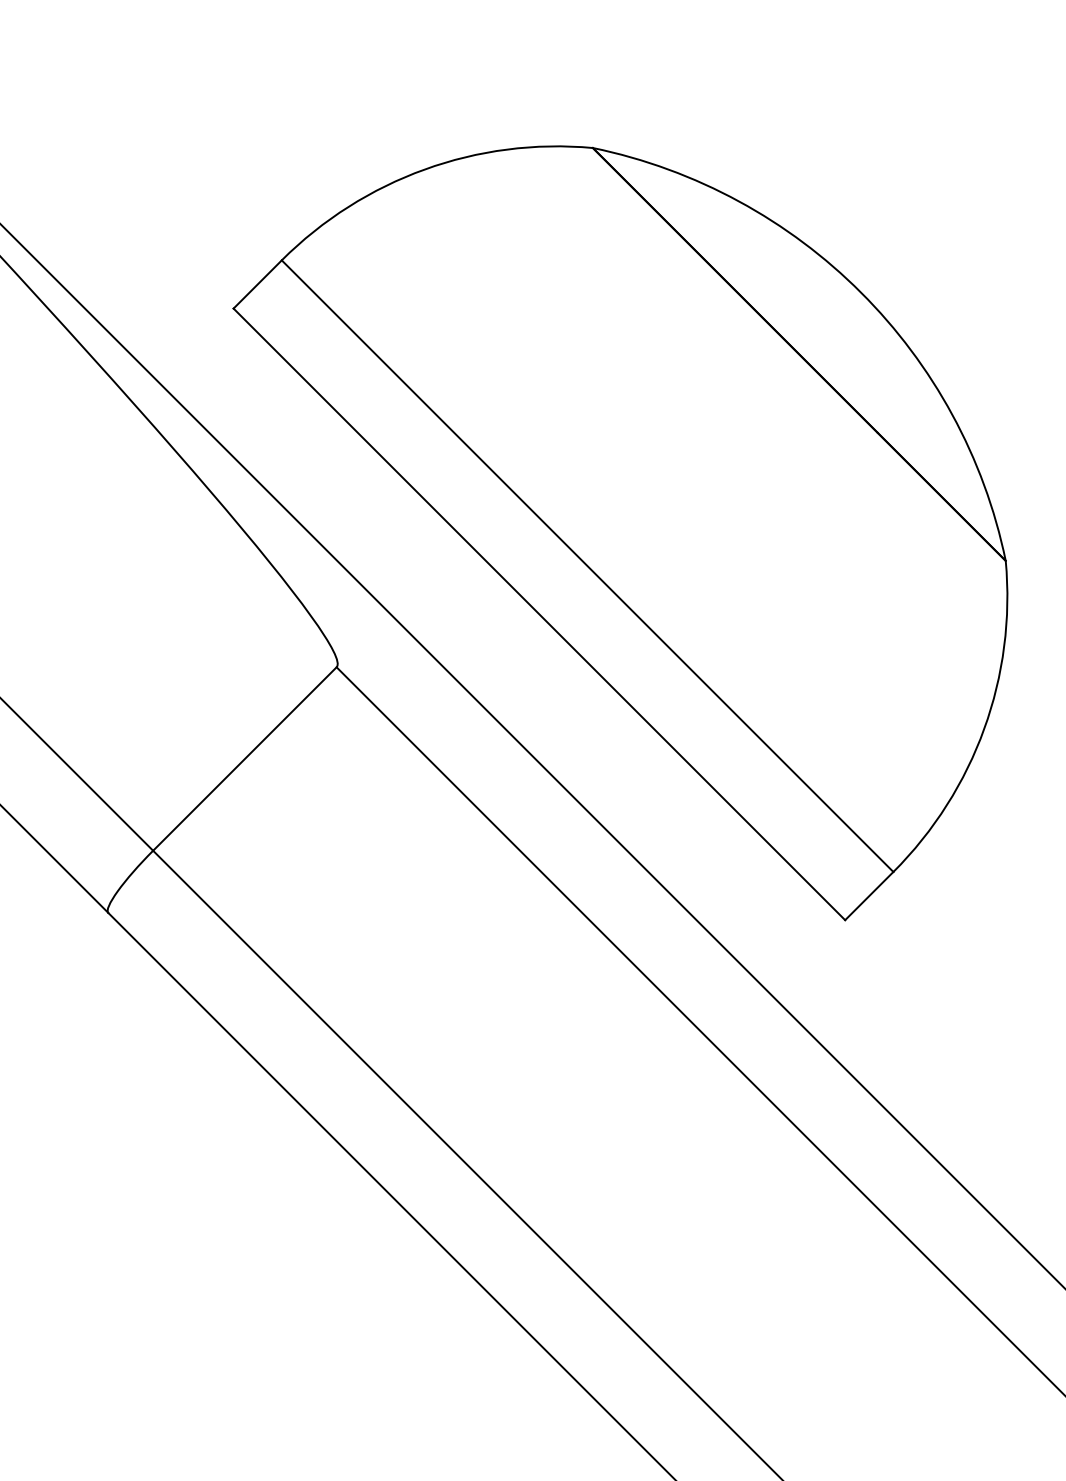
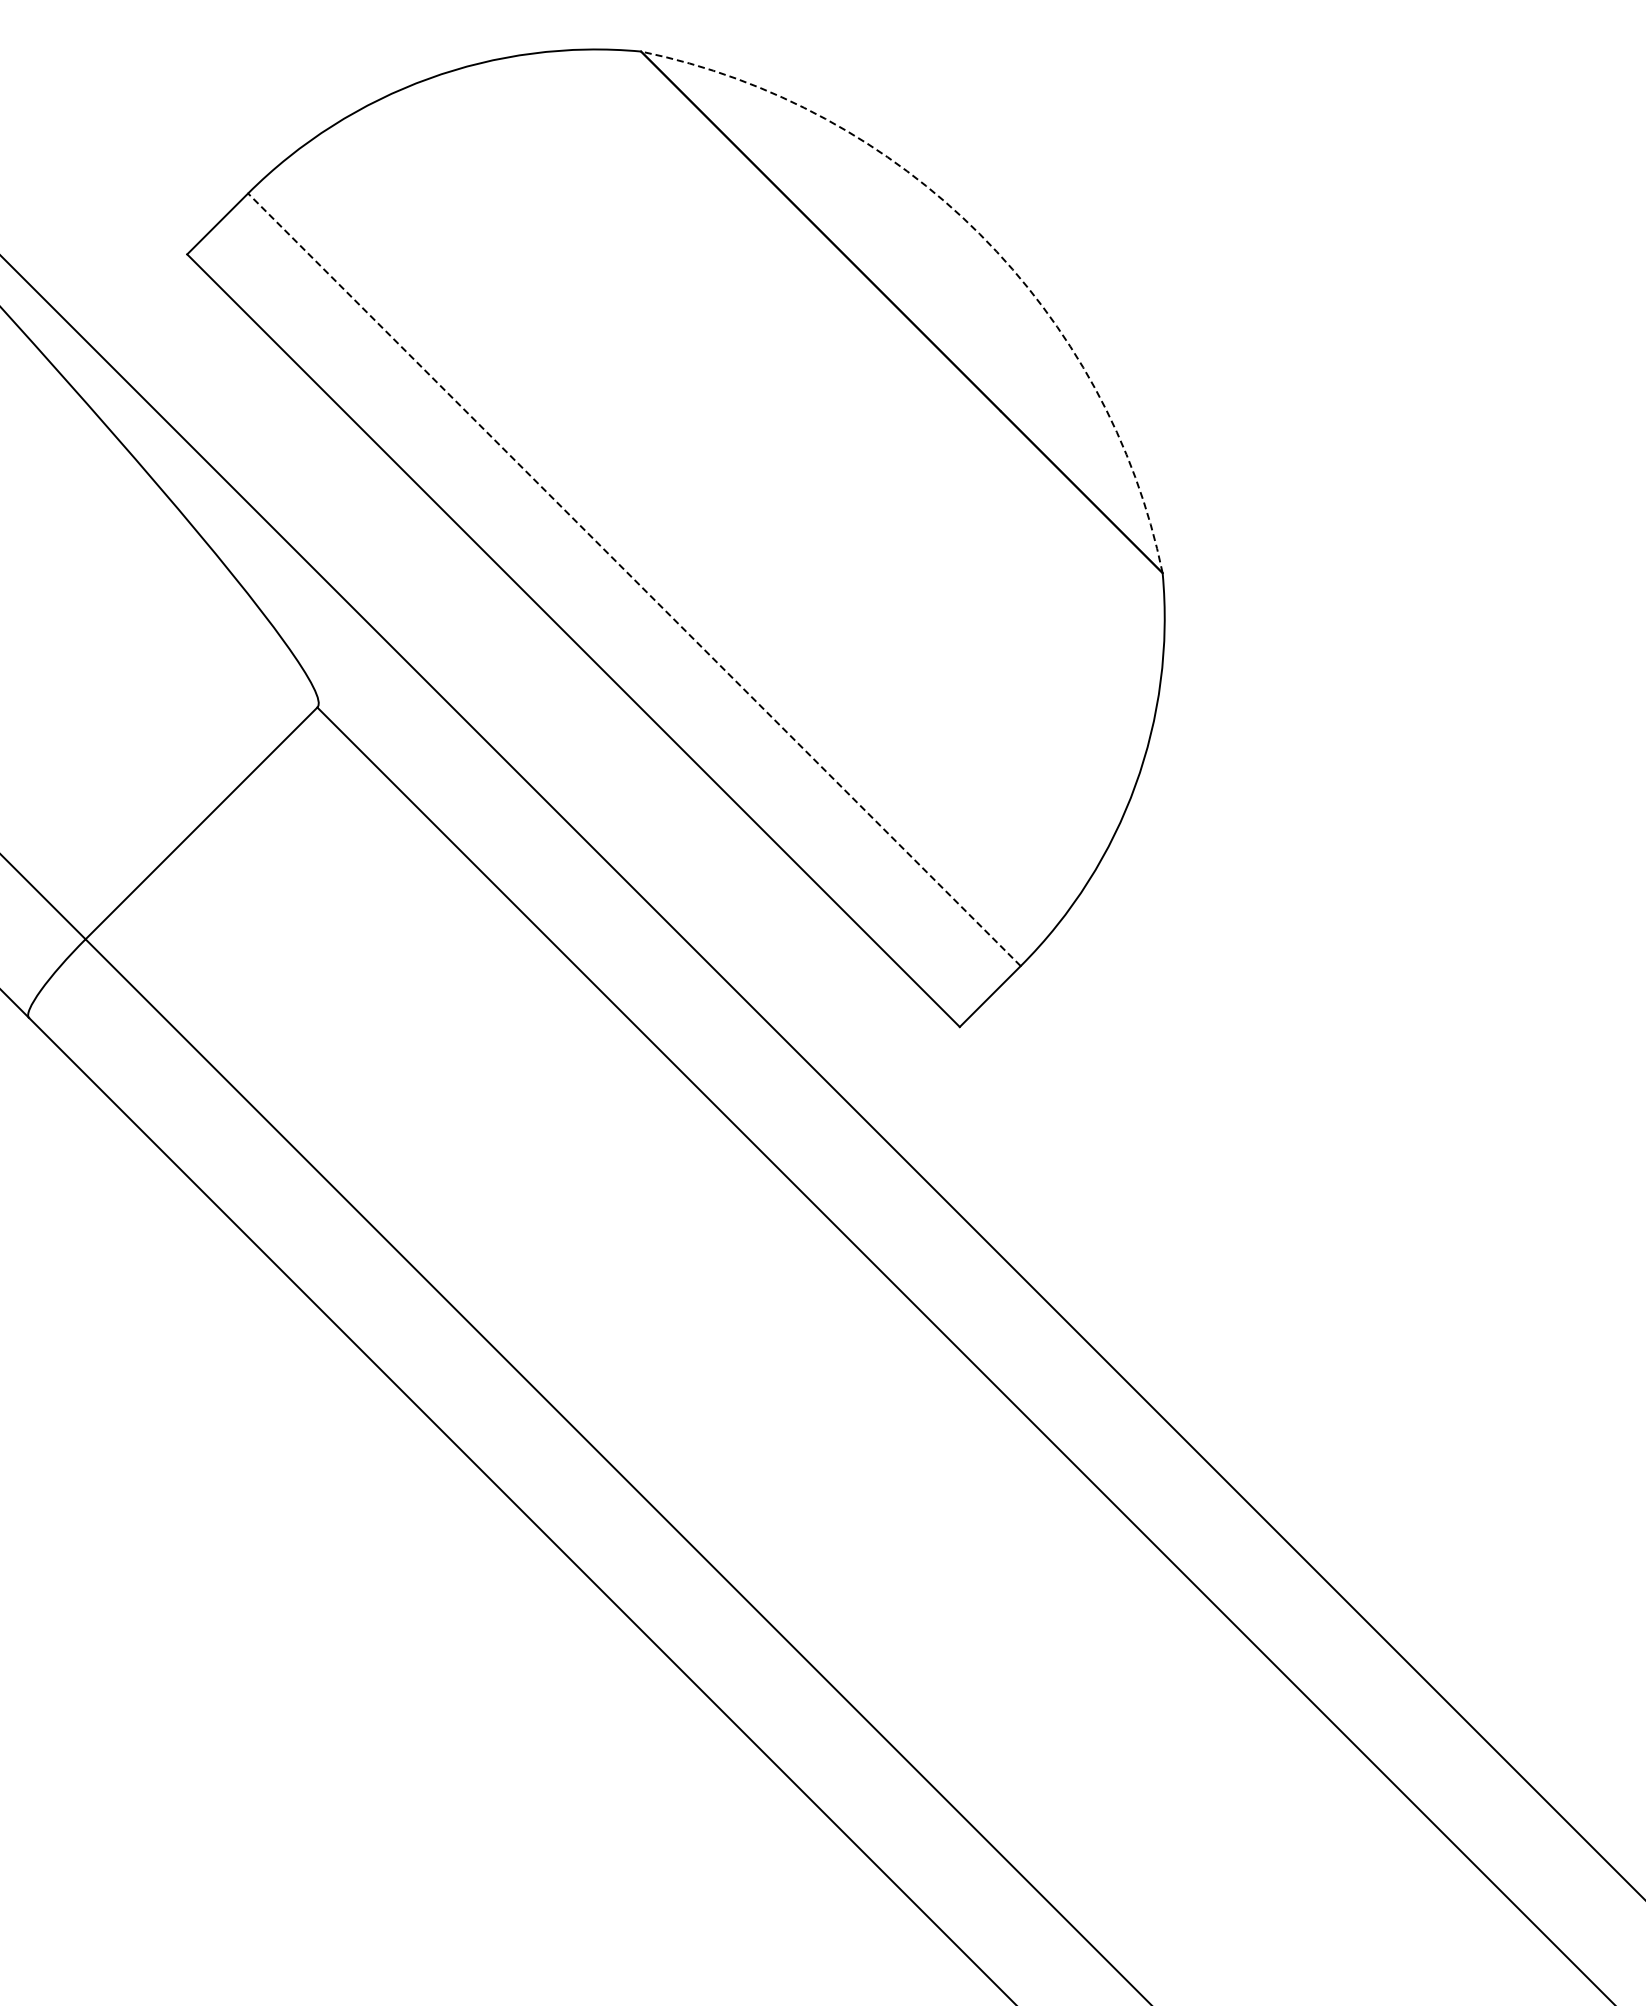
arc: (860, 292) -> (979, 234), solid -> dashed
line: (587, 565) -> (634, 579), solid -> dashed

